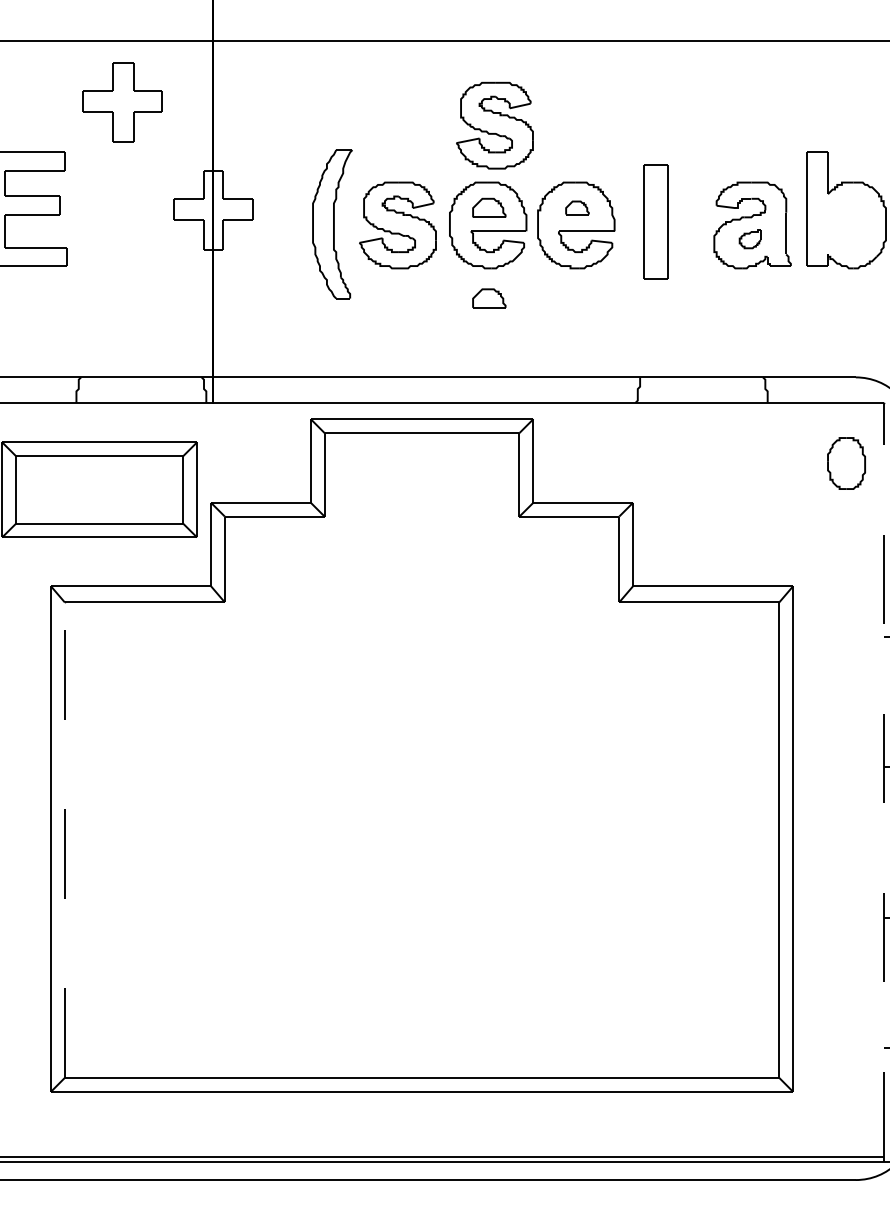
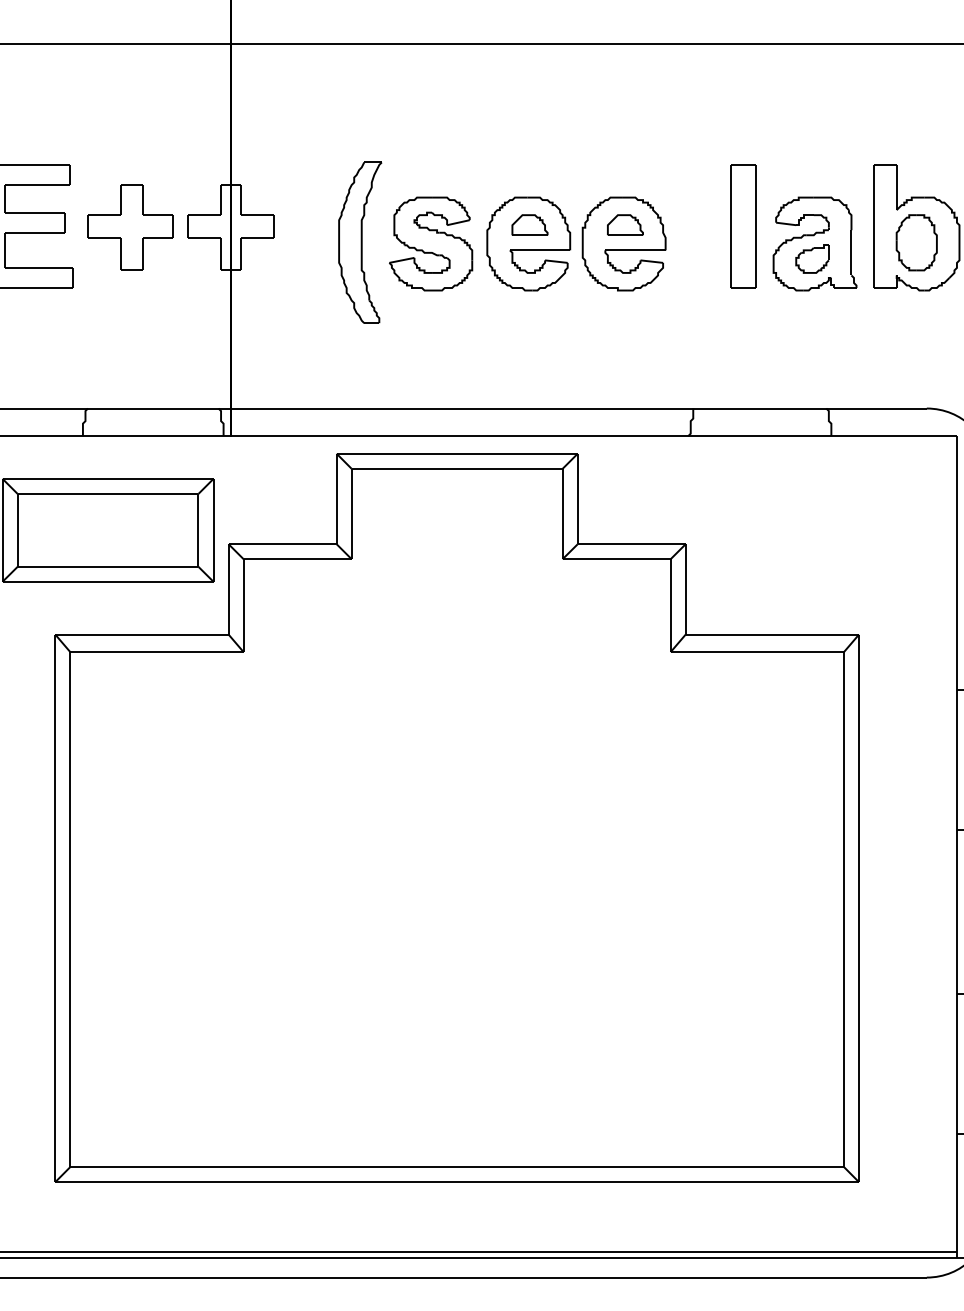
part: (122, 102) -> (130, 227), moved
part: (495, 125) -> (536, 135), removed
part: (577, 207) -> (625, 224), size x1.43
part: (656, 222) -> (743, 226), moved
part: (750, 238) -> (812, 258), size x1.43
part: (488, 297) -> (529, 322), removed
part: (846, 463) -> (916, 242), moved
line: (883, 780) -> (956, 845), dashed -> solid
line: (64, 840) -> (70, 909), dashed -> solid

